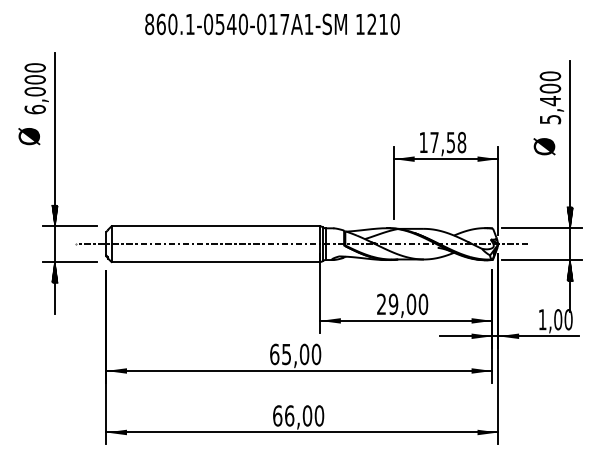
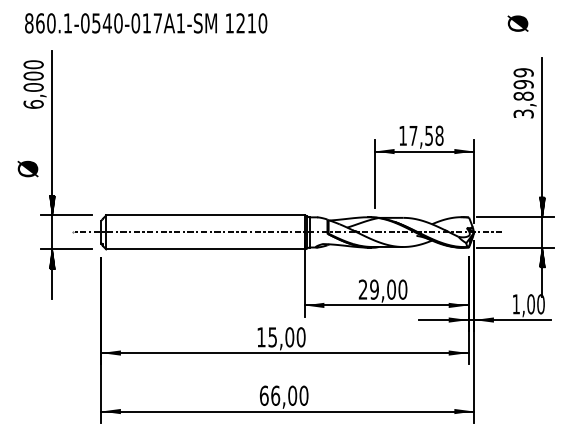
text: (272, 24) -> (146, 23), moved
text: (550, 97) -> (523, 92), 5,400 -> 3,899
text: (29, 136) -> (28, 169), moved
text: (544, 146) -> (518, 23), moved
text: (274, 354) -> (261, 337), 65,00 -> 15,00

